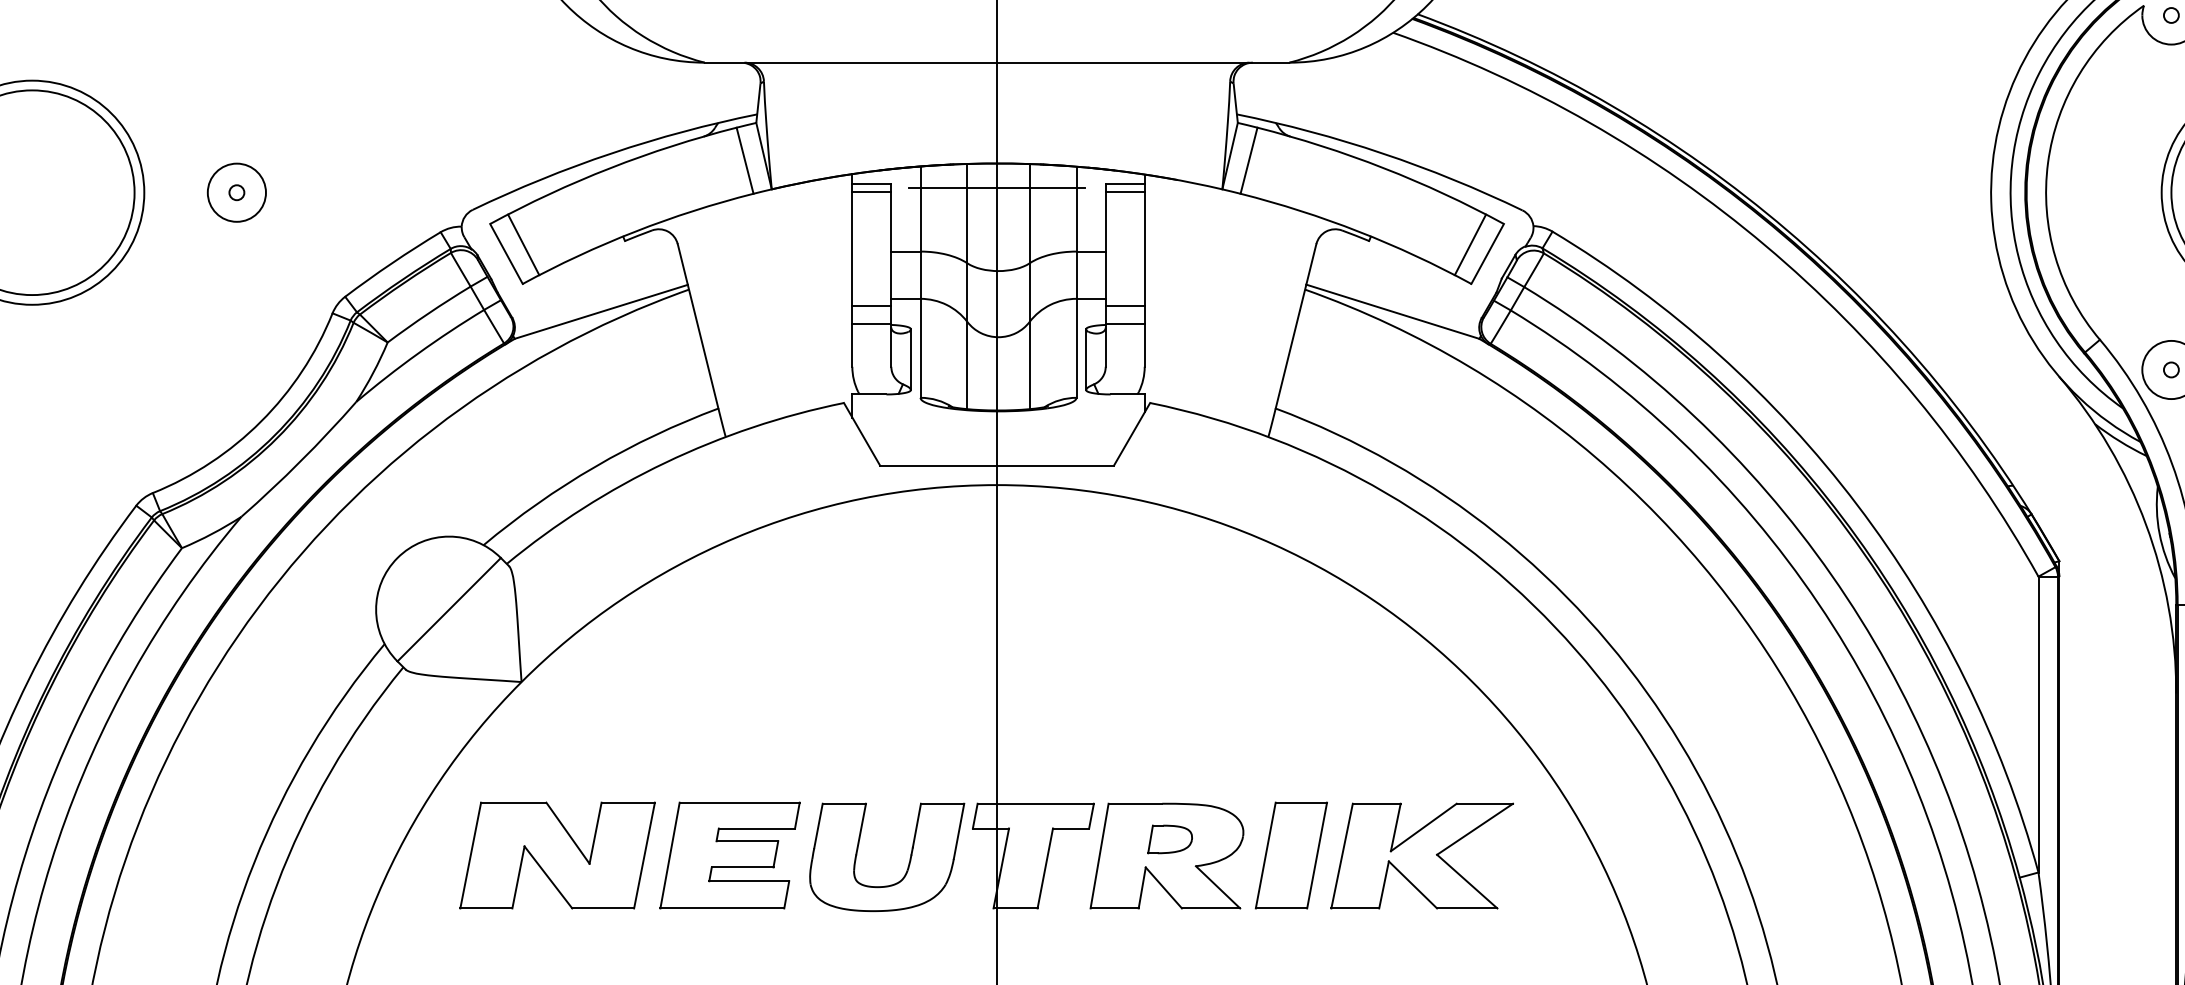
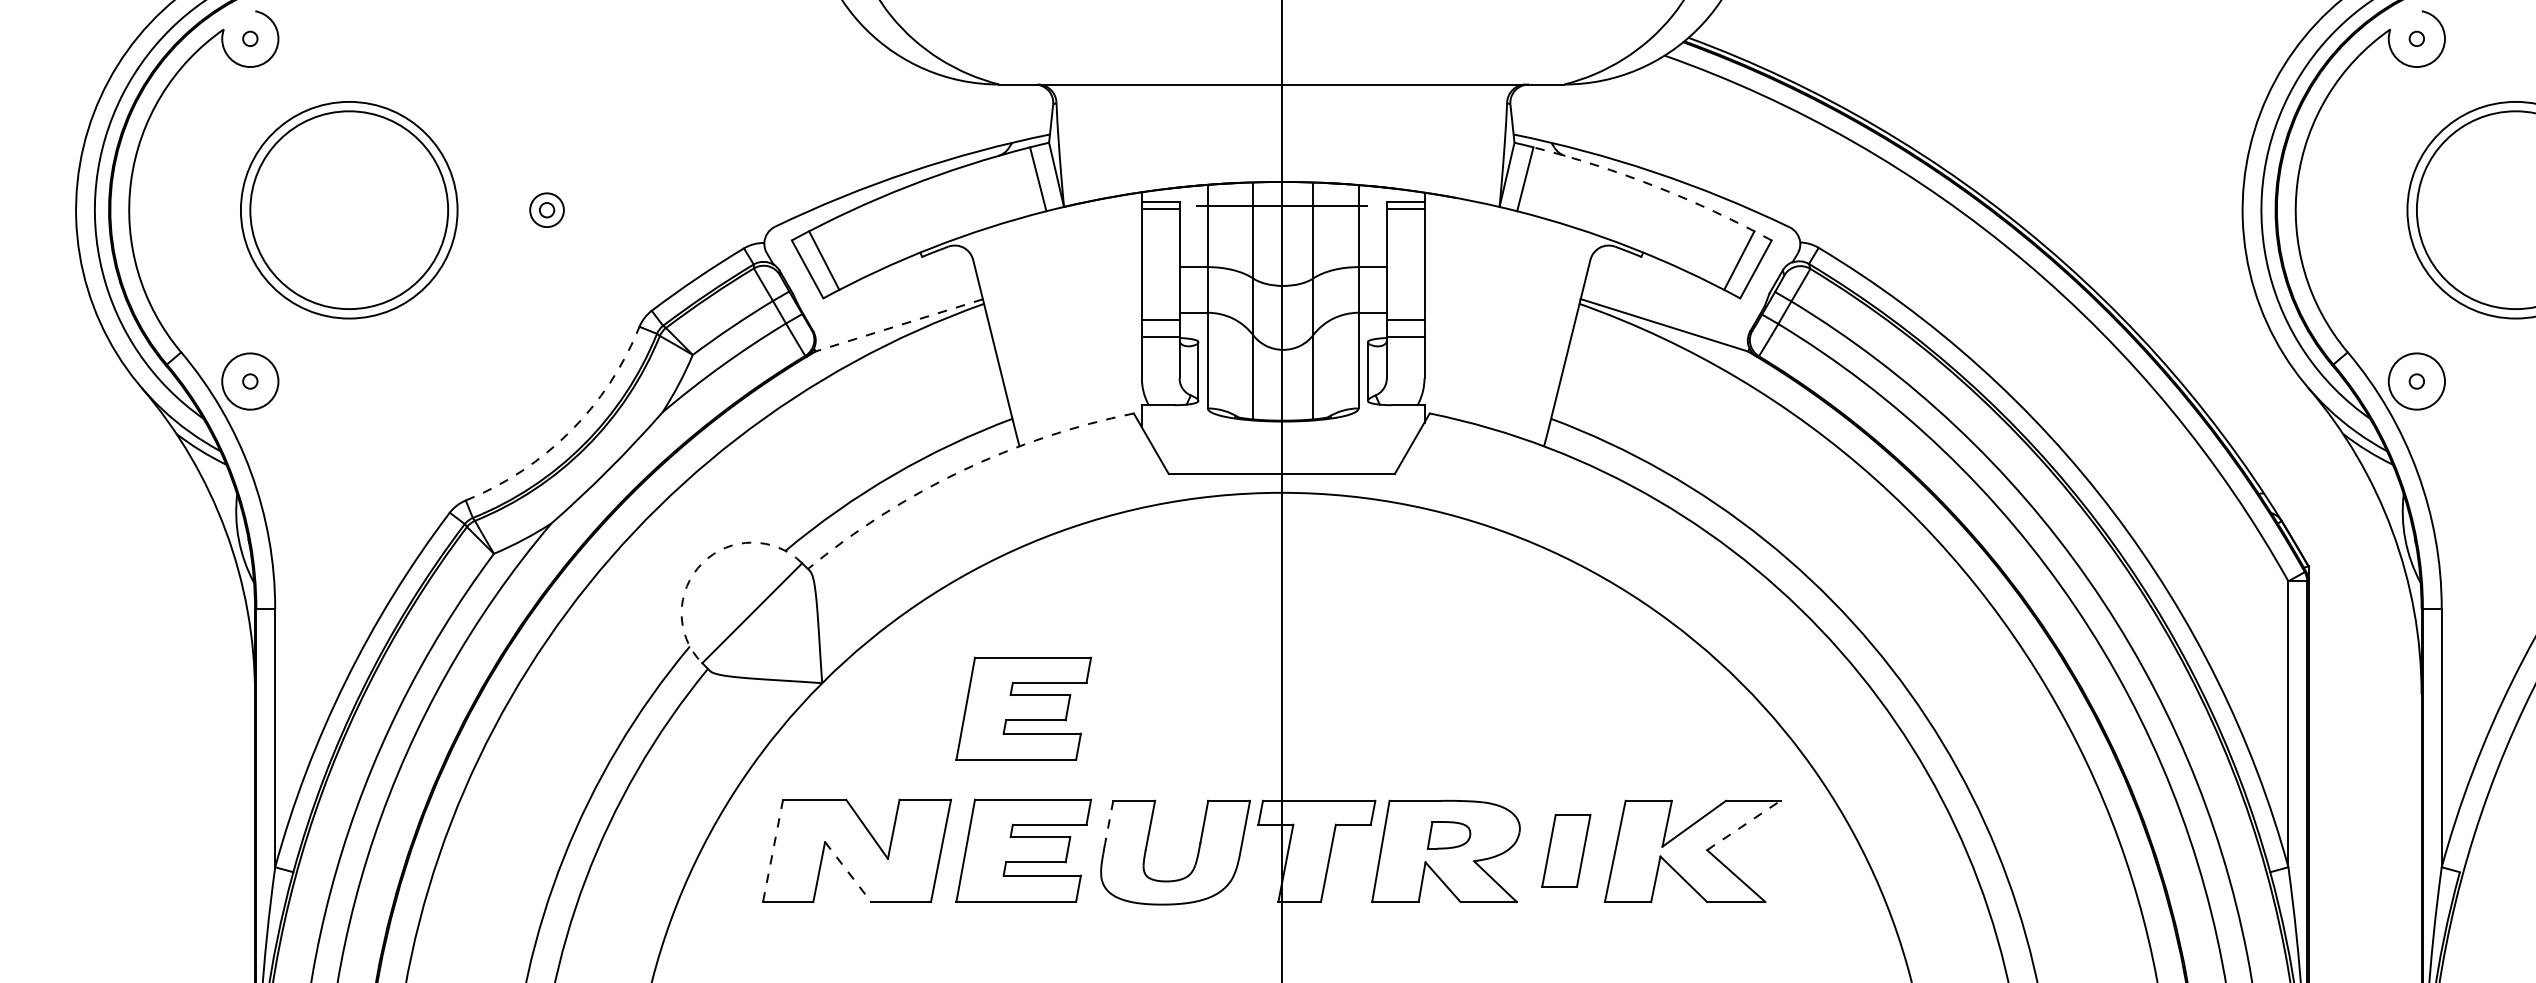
arc: (1383, 168) -> (1655, 186), solid -> dashed
circle: (236, 193) -> (546, 210), size x0.6
line: (601, 311) -> (899, 325), solid -> dashed
arc: (261, 421) -> (570, 431), solid -> dashed
arc: (665, 463) -> (961, 471), solid -> dashed
arc: (397, 558) -> (702, 563), solid -> dashed
part: (729, 708) -> (1023, 708), added
line: (818, 826) -> (1109, 822), solid -> dashed
line: (1475, 829) -> (1744, 825), solid -> dashed
part: (1291, 855) -> (1566, 850), size x0.7
line: (470, 856) -> (772, 851), solid -> dashed
line: (548, 877) -> (848, 872), solid -> dashed

